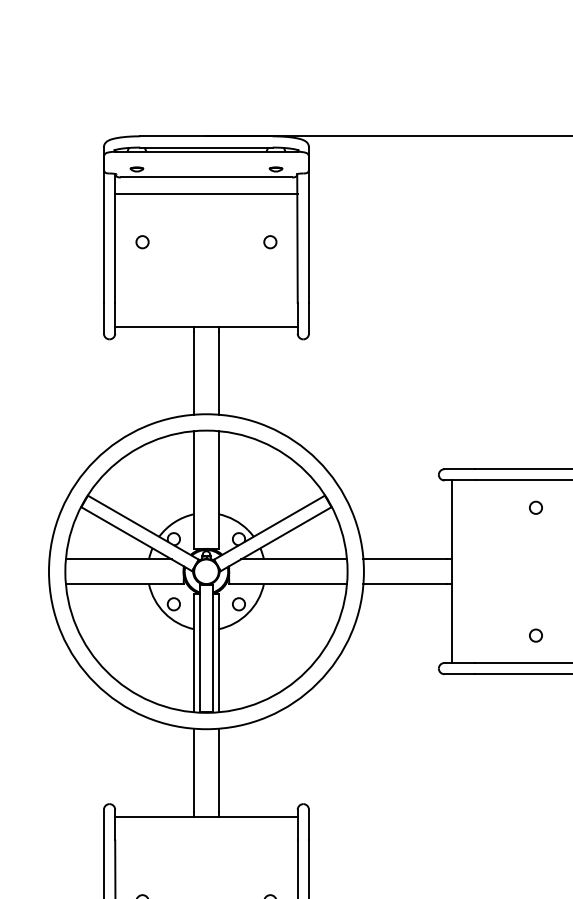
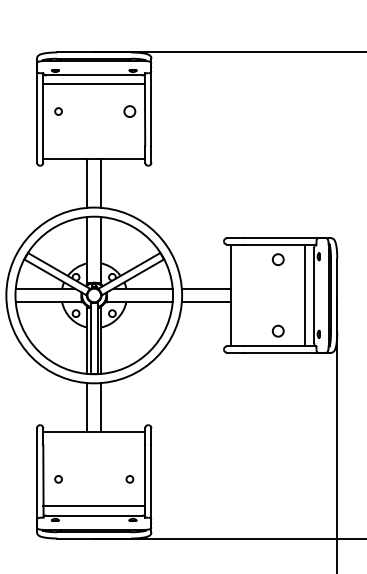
circle: (269, 242) -> (129, 111), size x1.6
circle: (534, 507) -> (277, 259), size x1.6
circle: (534, 634) -> (277, 330), size x1.6

